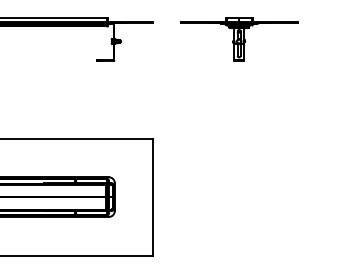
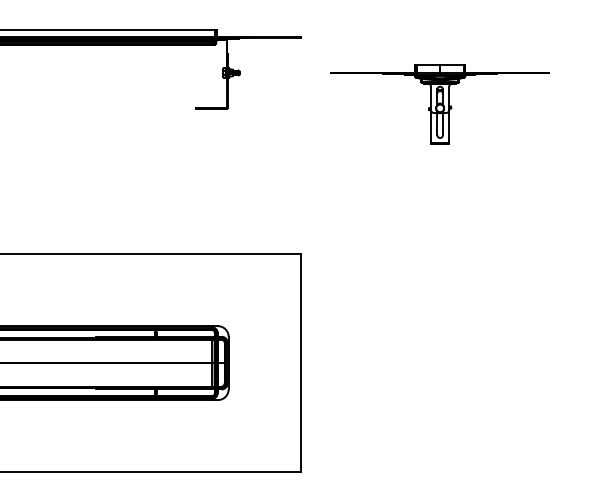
part: (239, 39) -> (440, 104), moved

